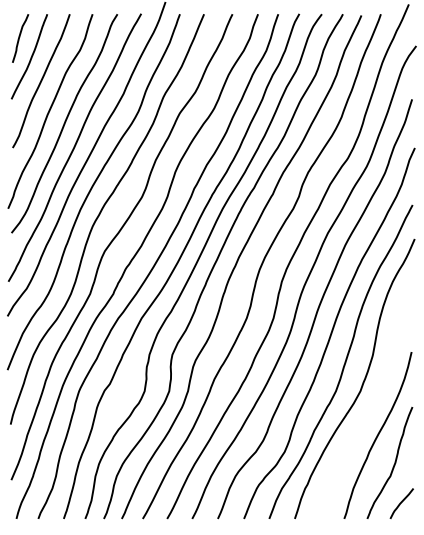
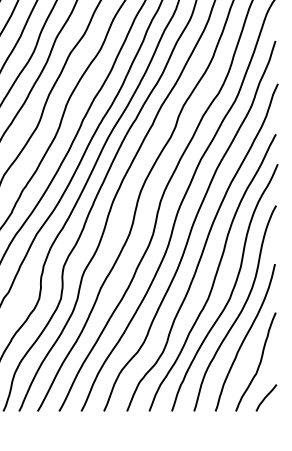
curve: (372, 405) -> (240, 311), added

